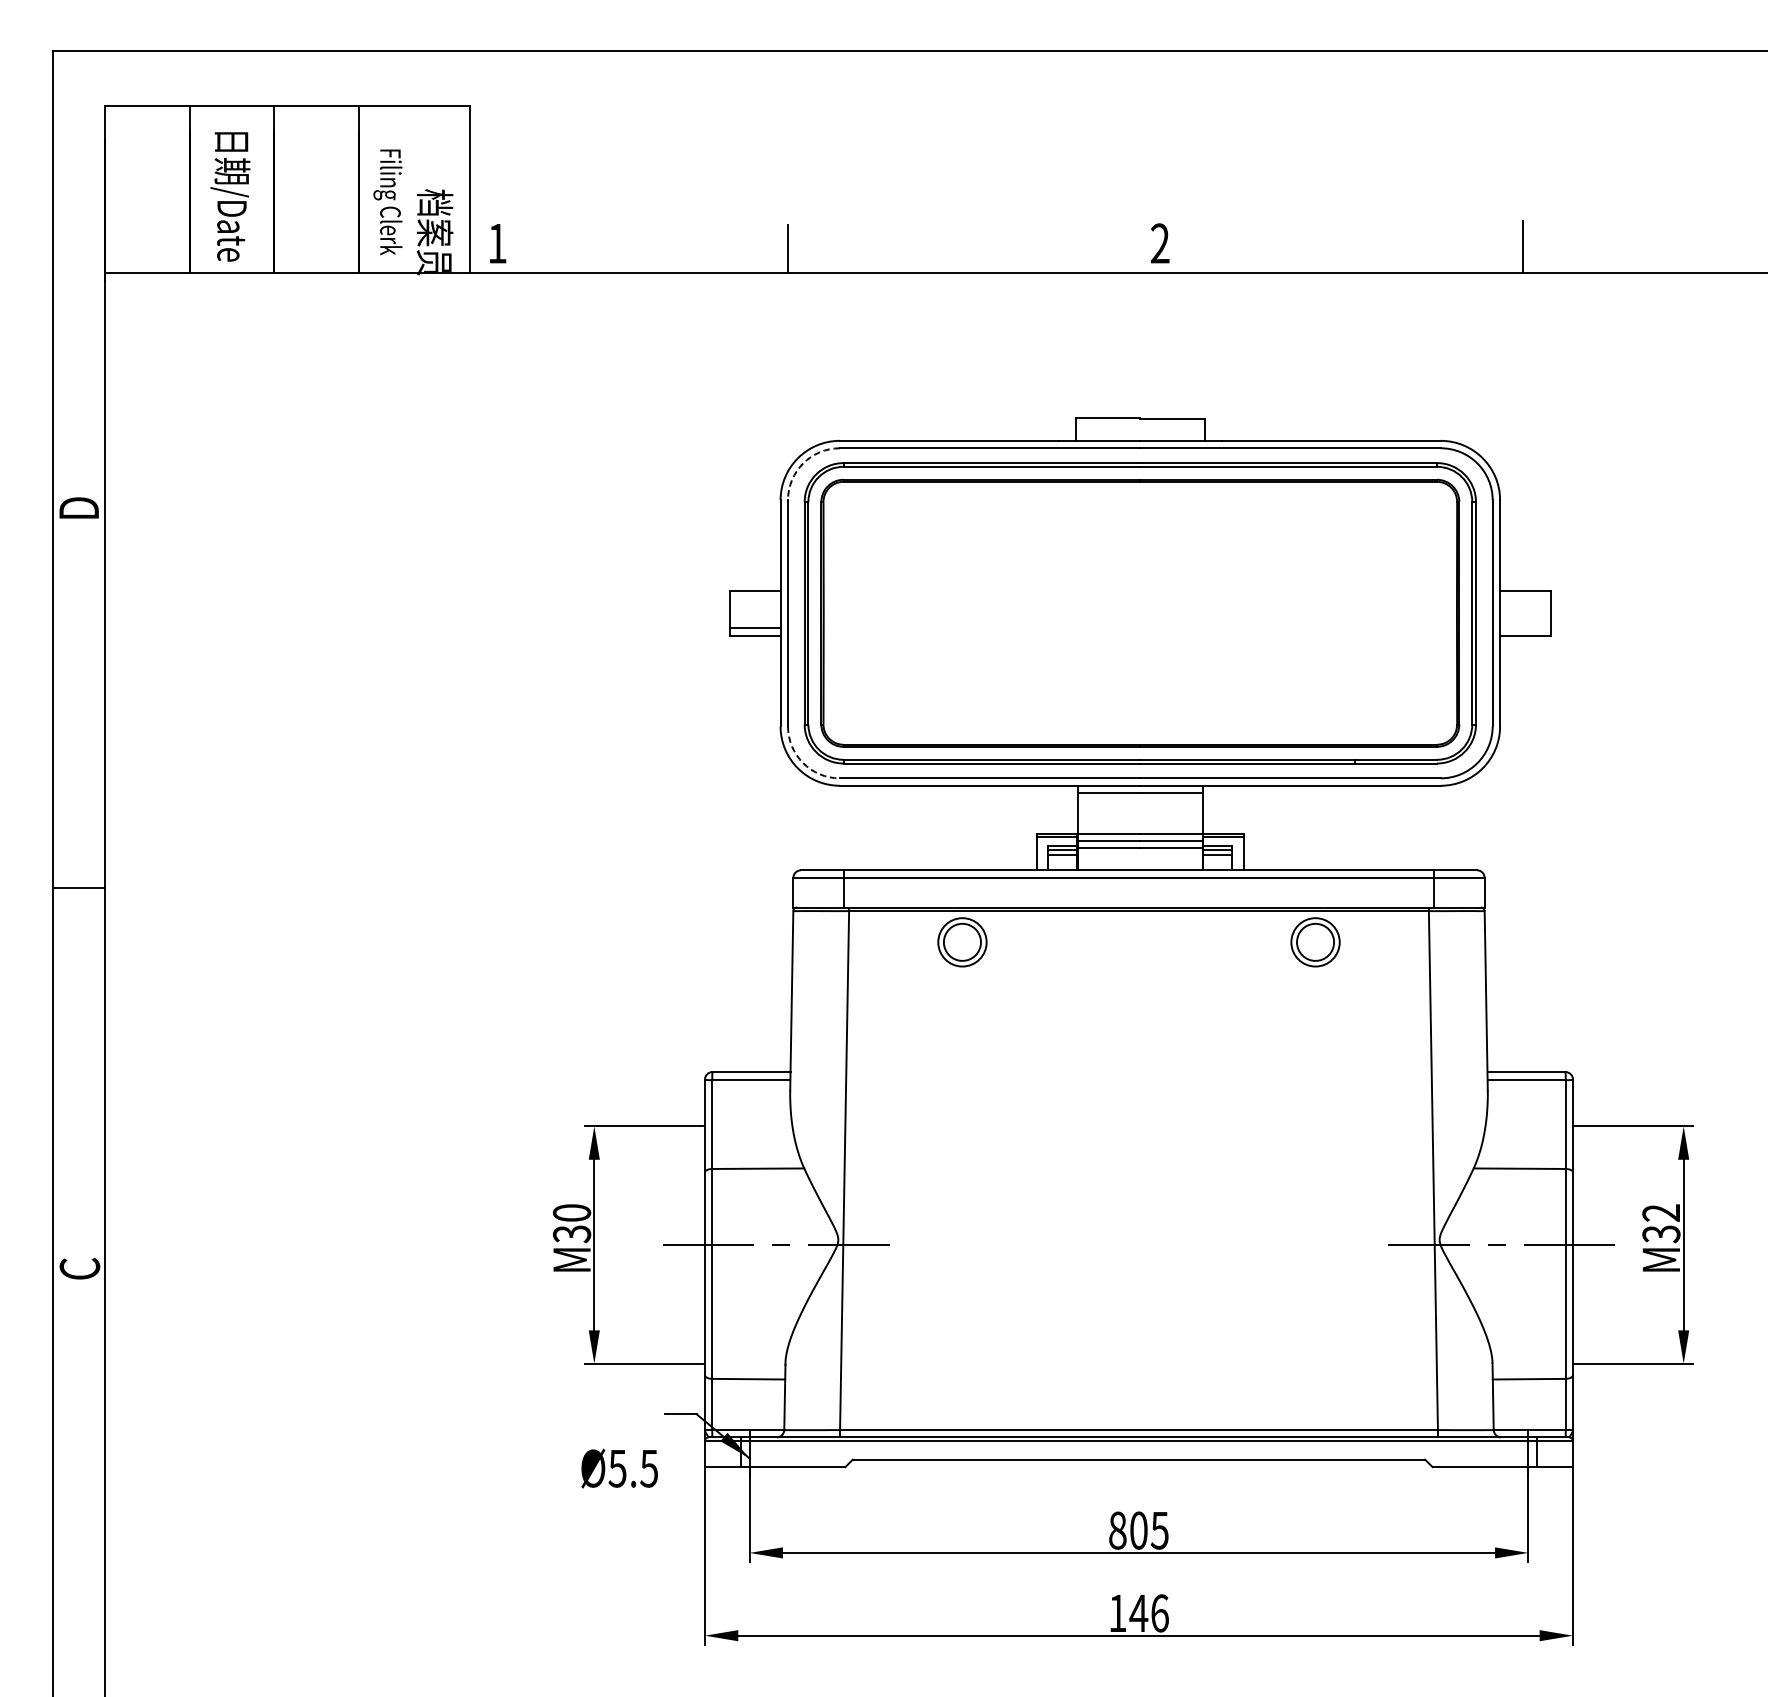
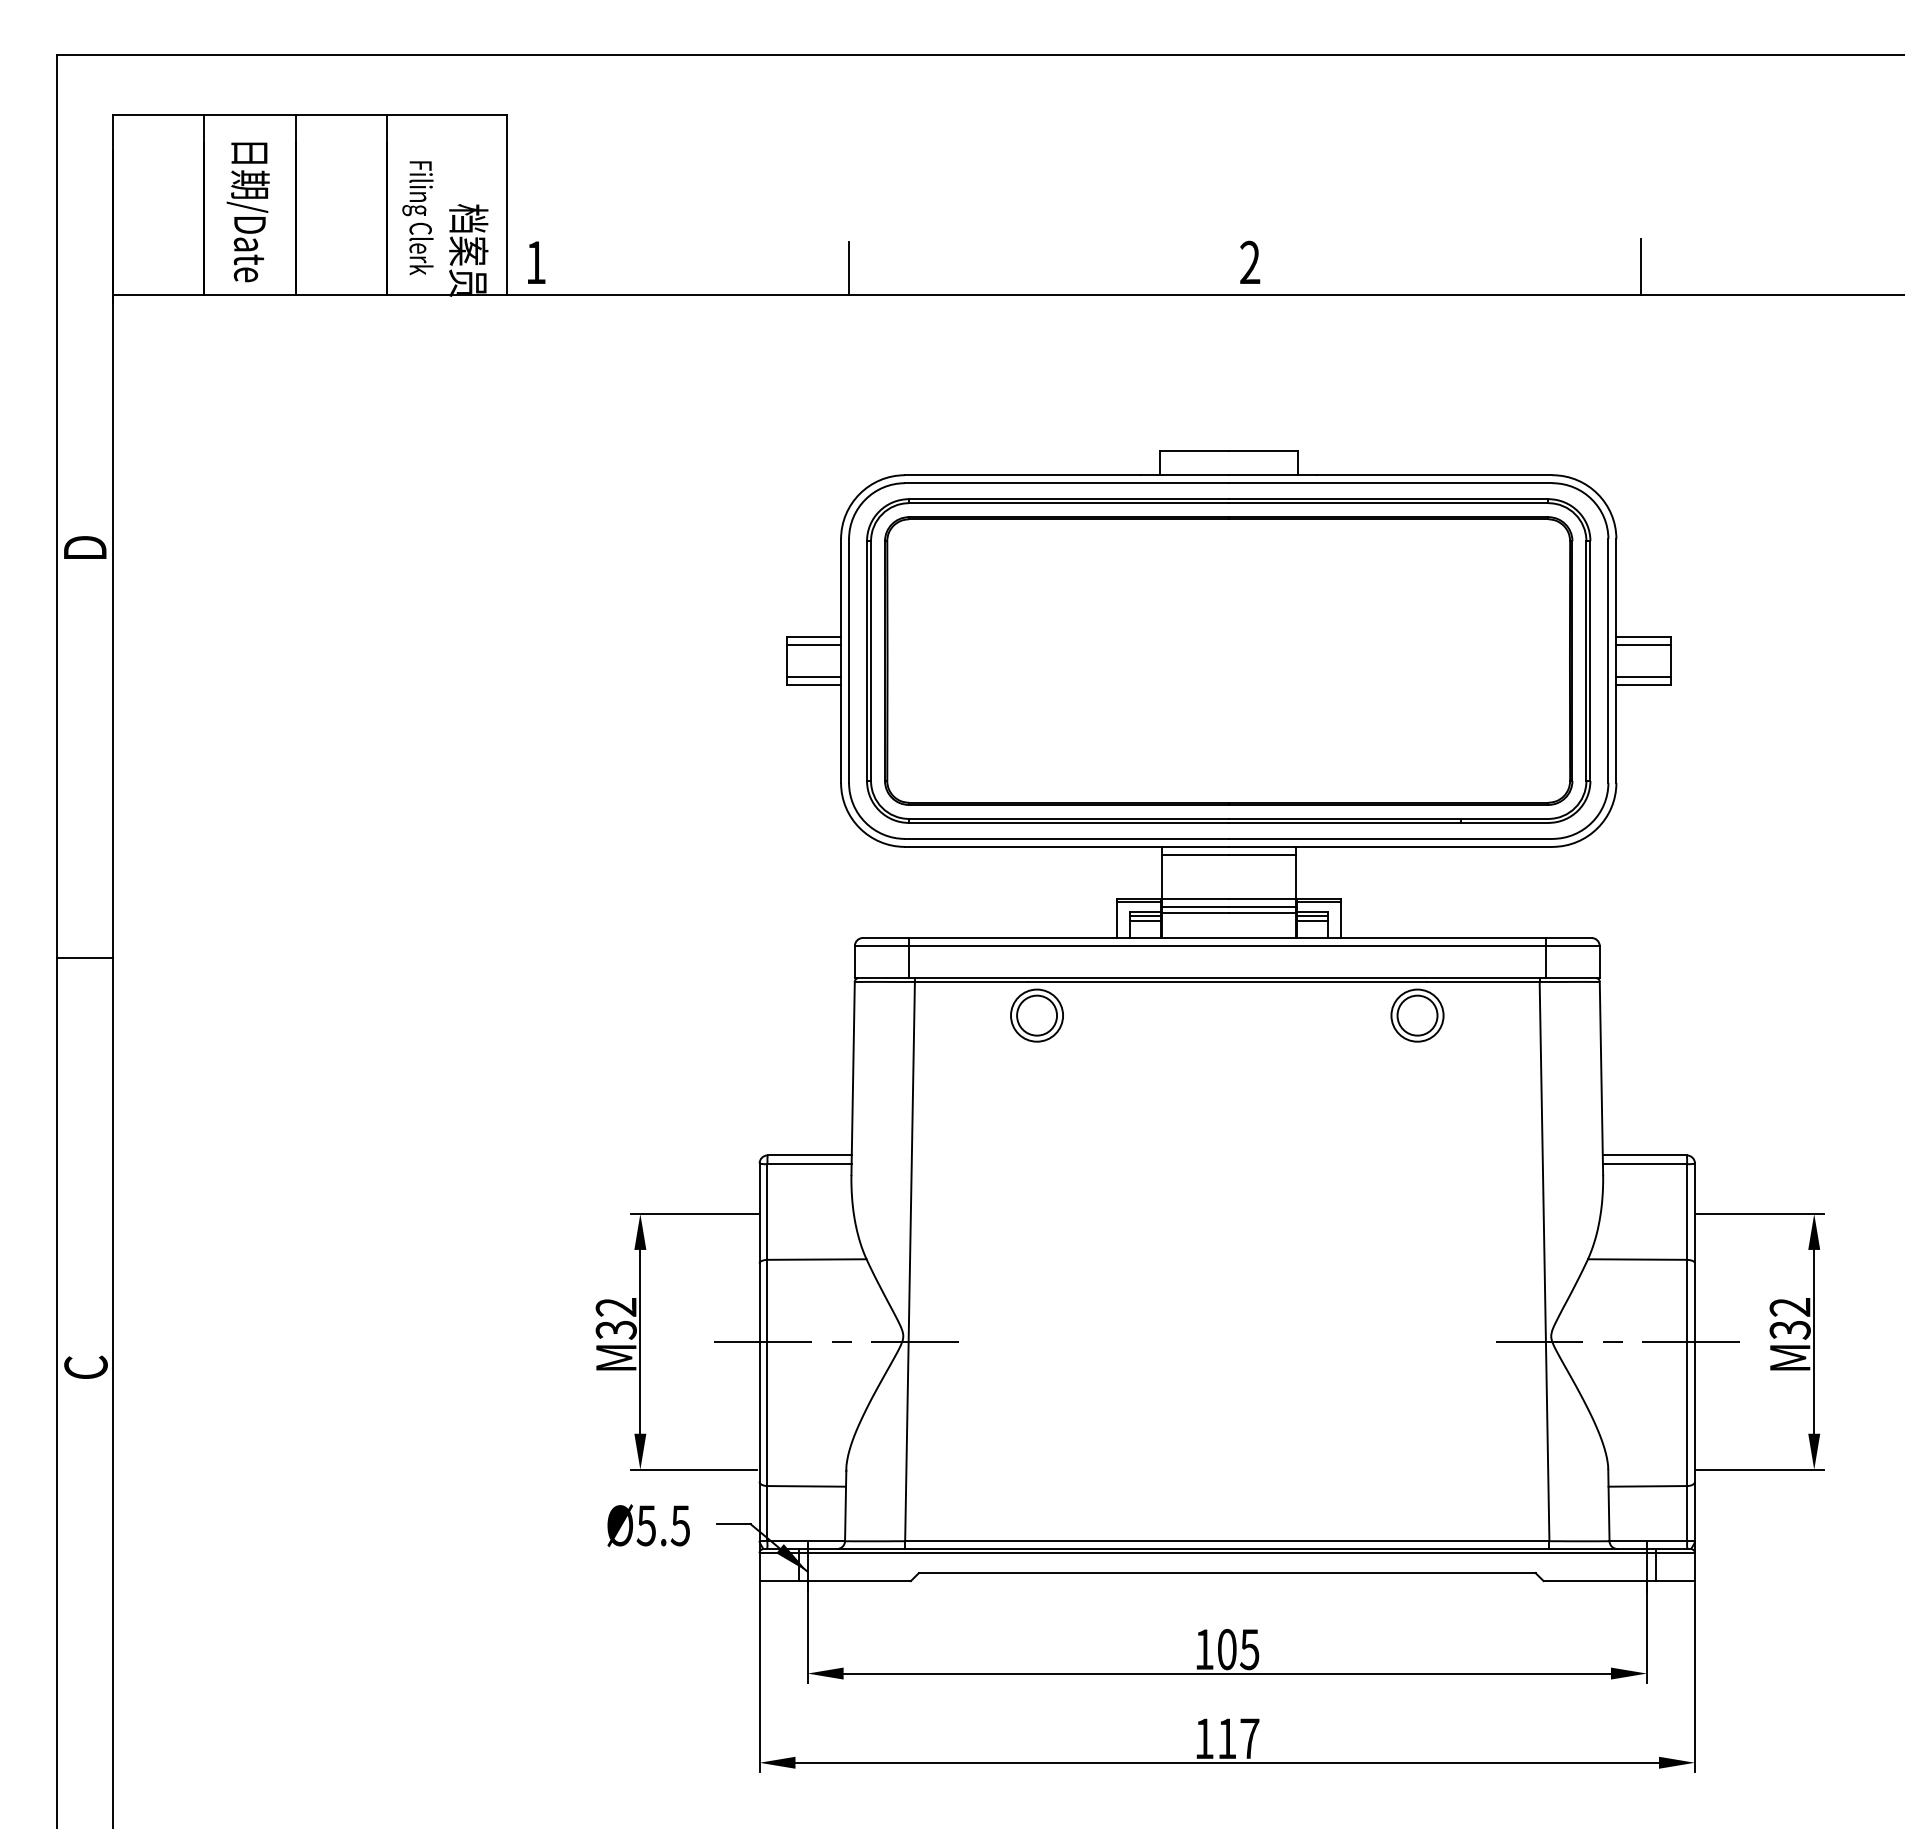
arc: (803, 463) -> (865, 499), dashed -> solid
line: (755, 598) -> (813, 645), added
line: (1525, 598) -> (1643, 645), added
line: (1525, 628) -> (1643, 677), added
arc: (803, 763) -> (865, 822), dashed -> solid
text: (571, 1213) -> (615, 1307), M30 -> M32
text: (619, 1468) -> (648, 1525), moved
text: (1117, 1530) -> (1204, 1649), 805 -> 105
text: (1148, 1613) -> (1237, 1738), 146 -> 117

